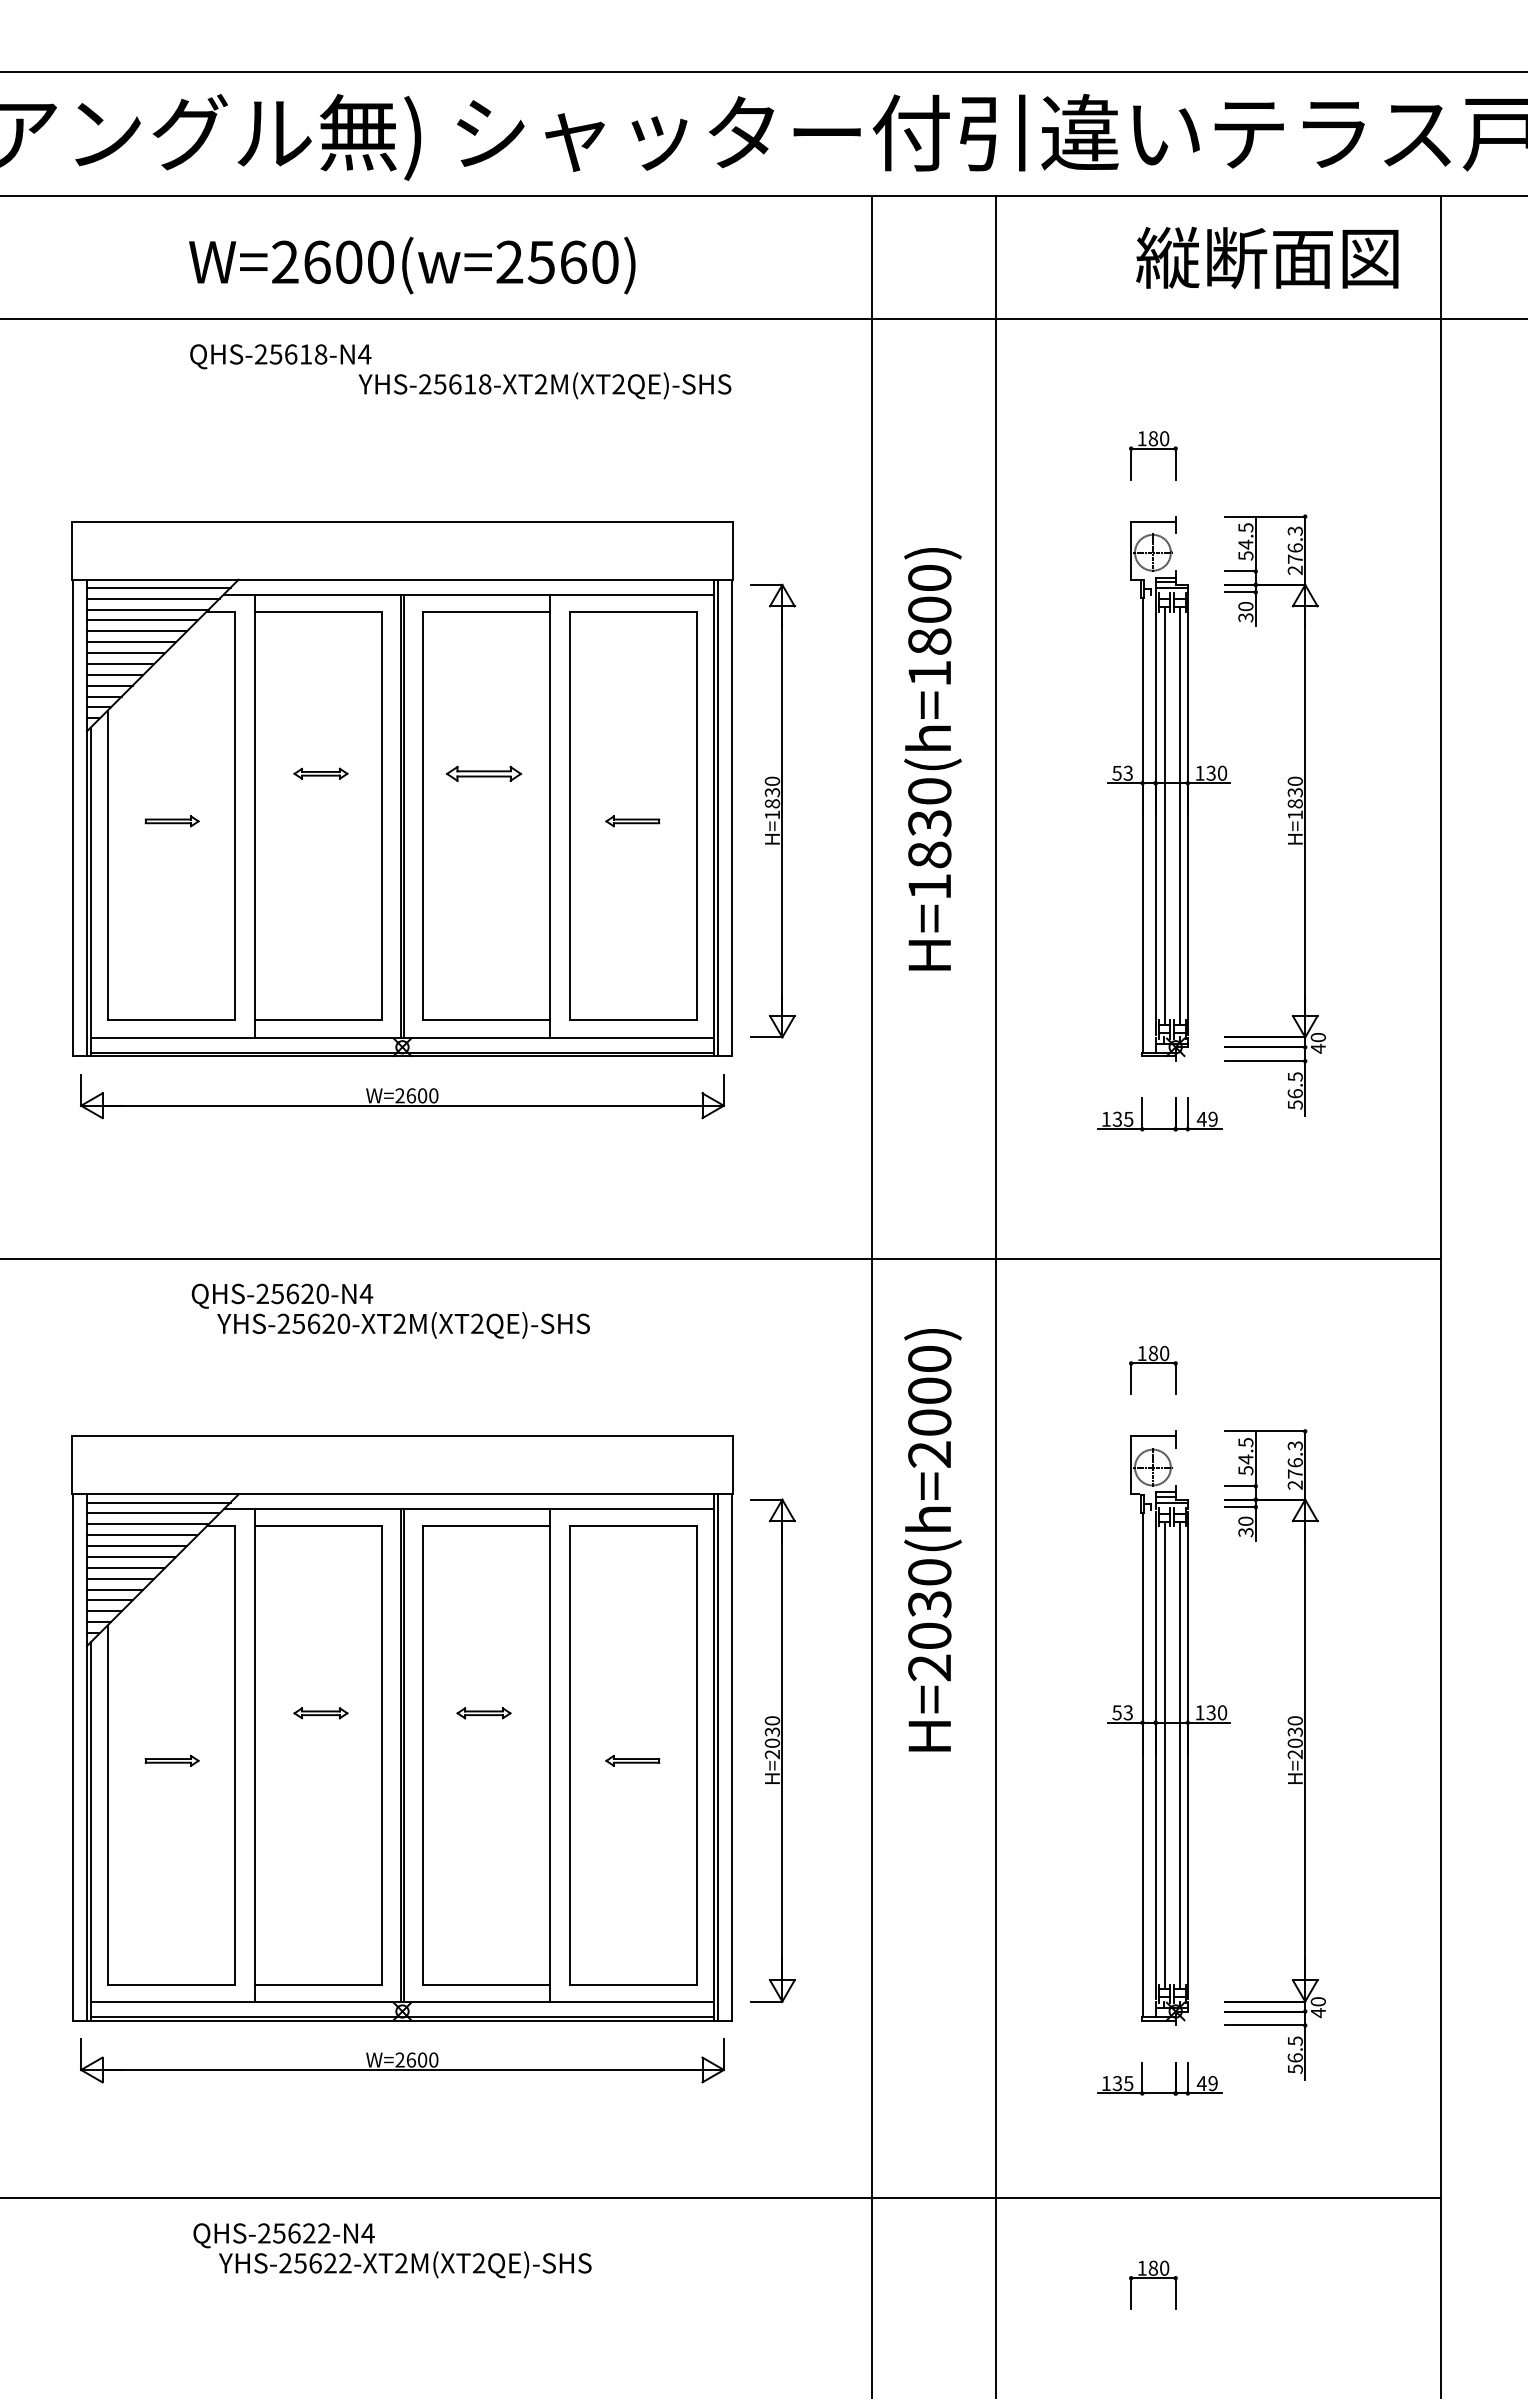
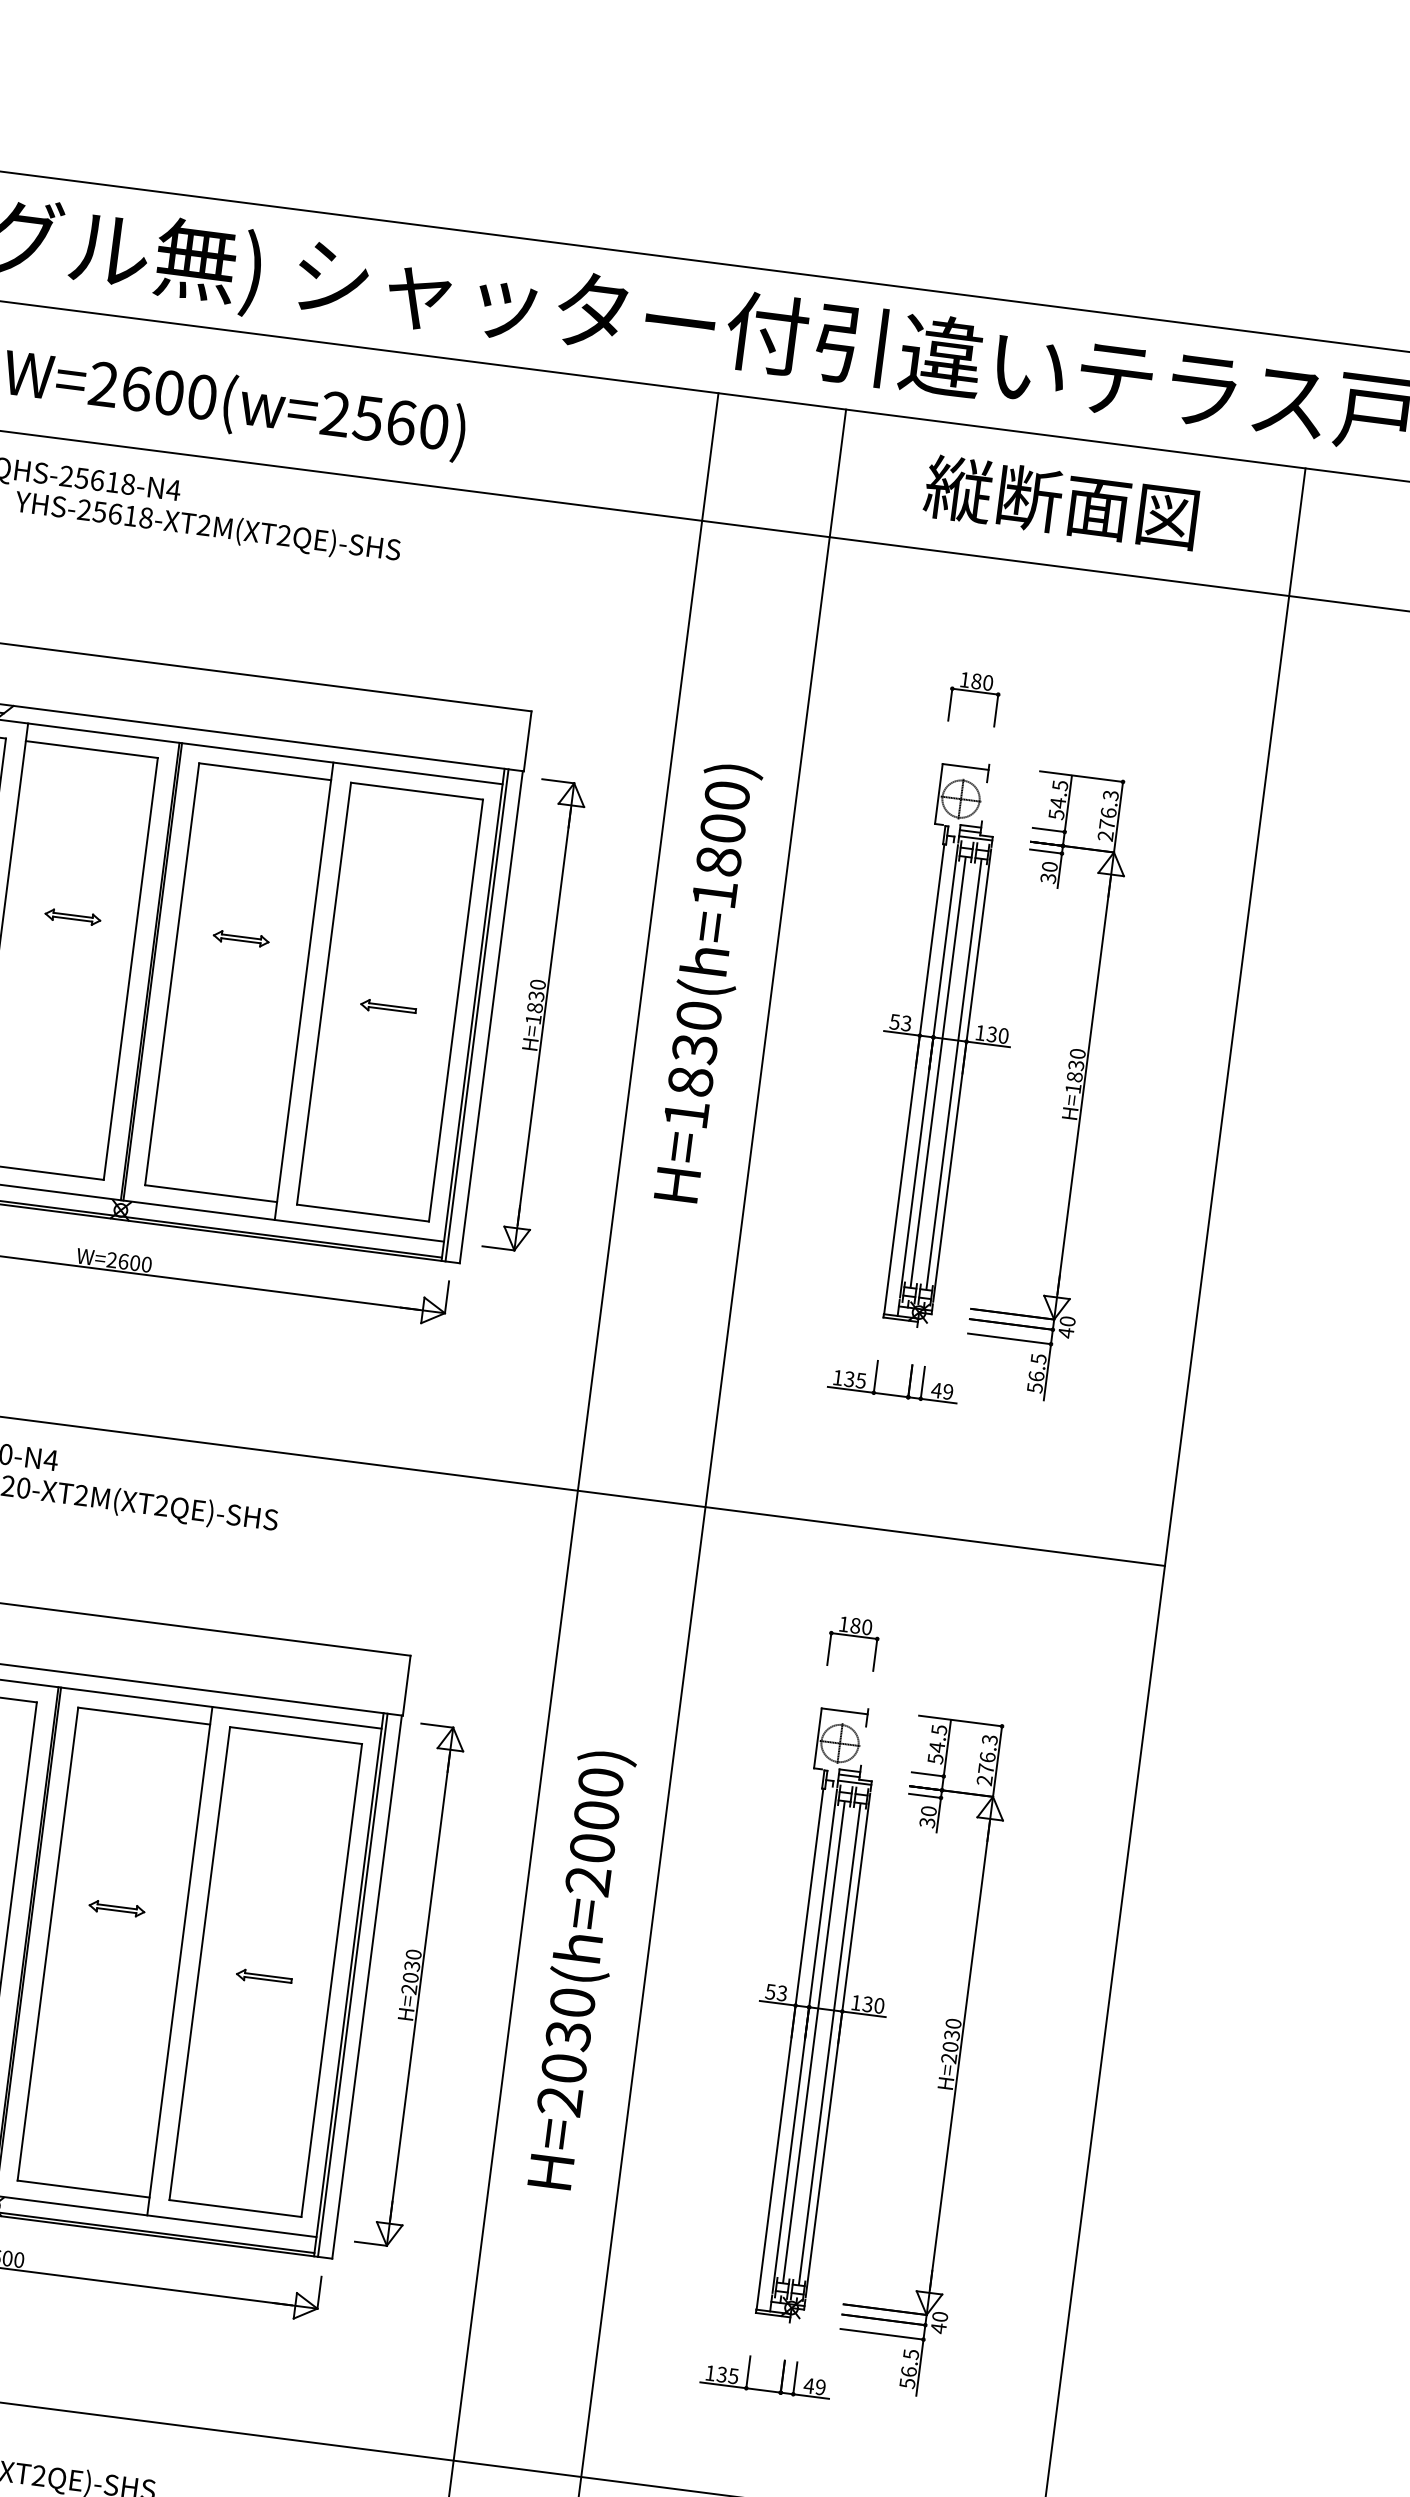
text: (1267, 257) -> (1061, 502), moved
text: (544, 385) -> (207, 527), moved
part: (483, 773) -> (240, 938), size x0.71
text: (932, 1540) -> (579, 1970), moved

